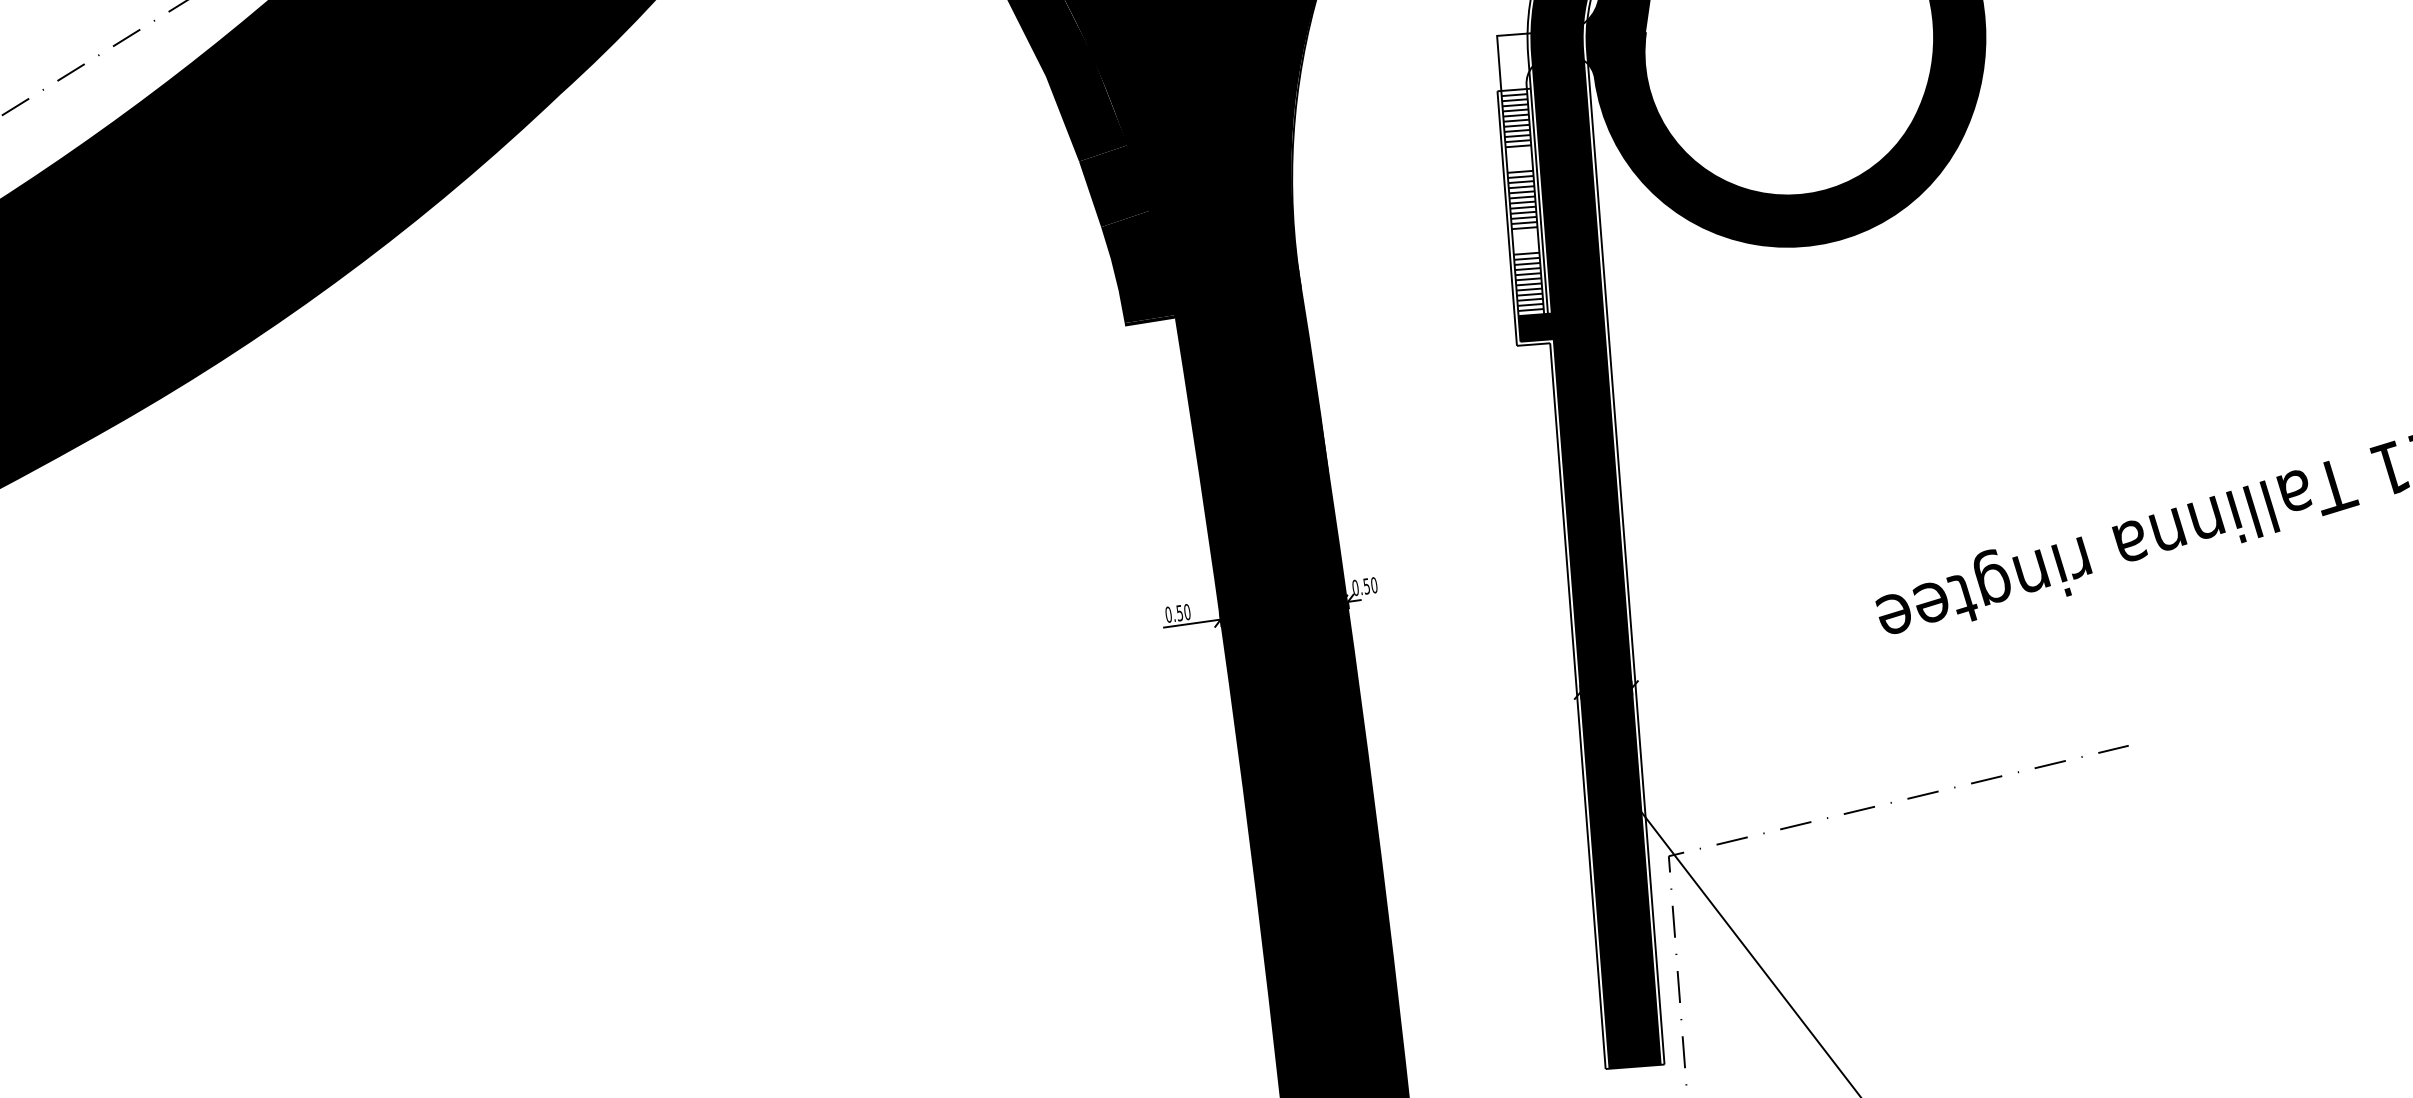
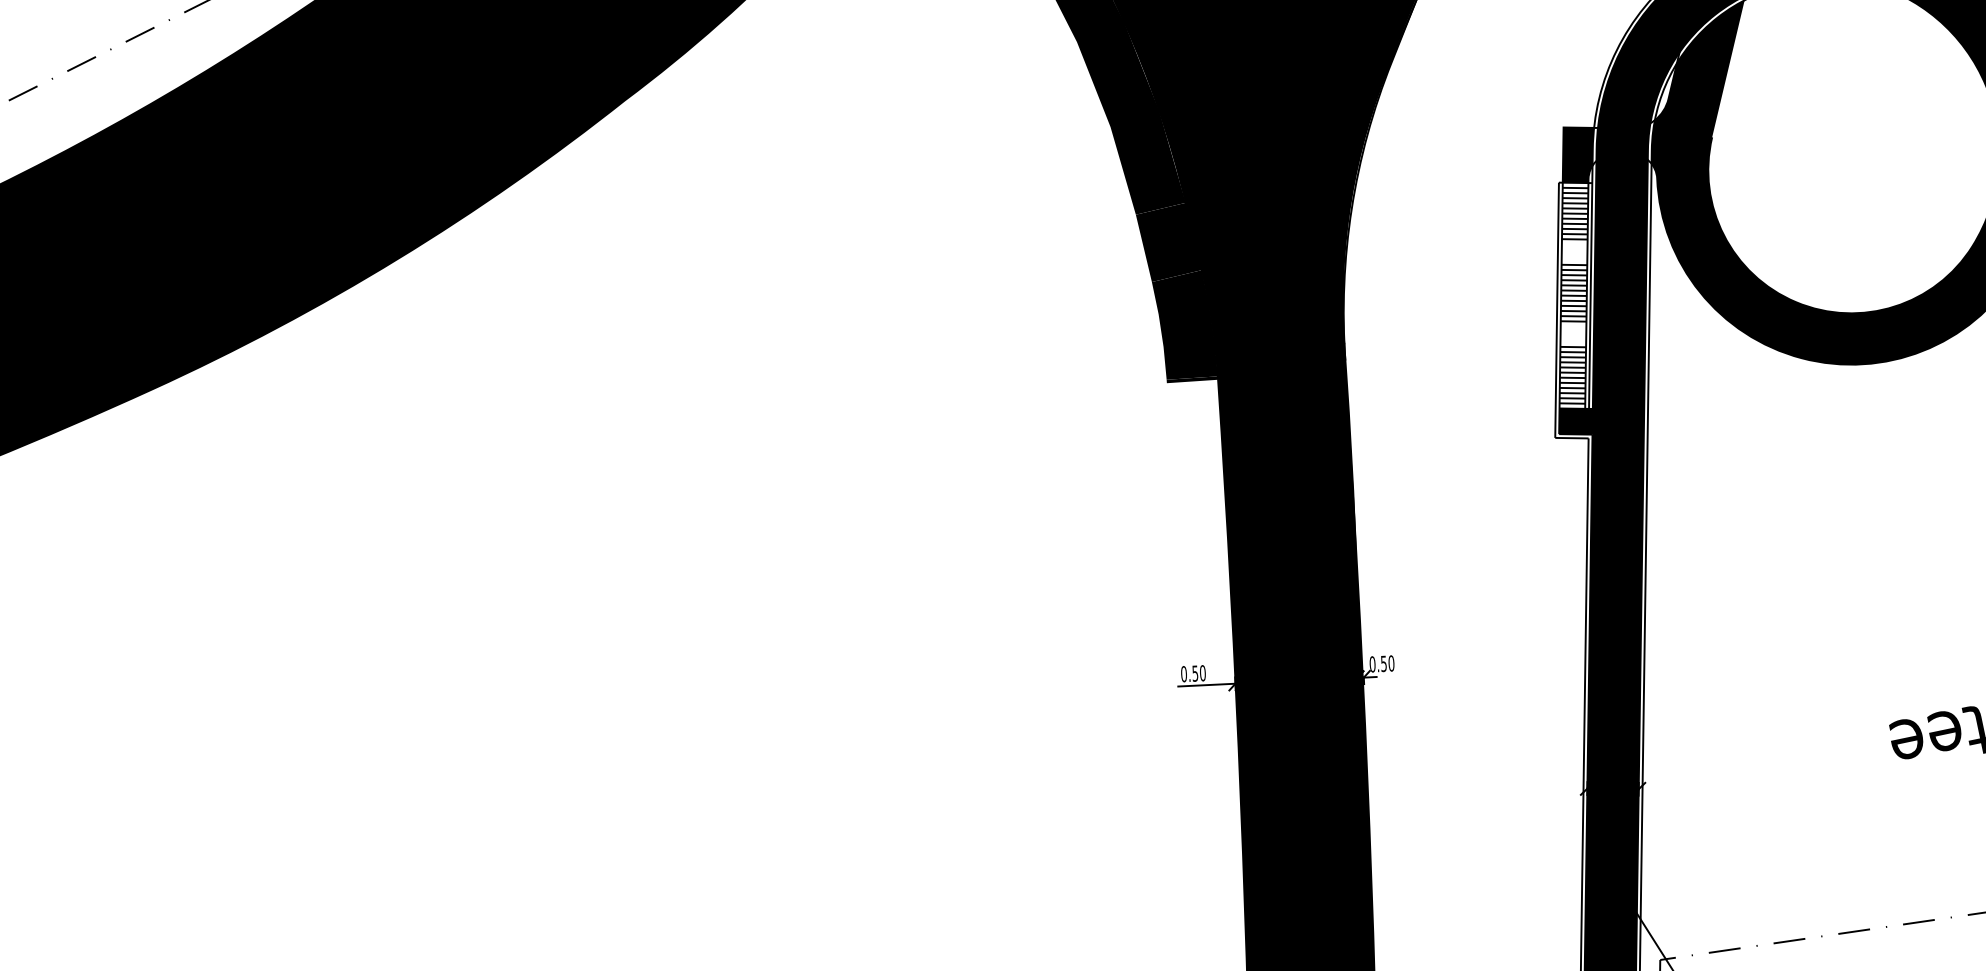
fill: (1513, 61) -> (1577, 154), added

